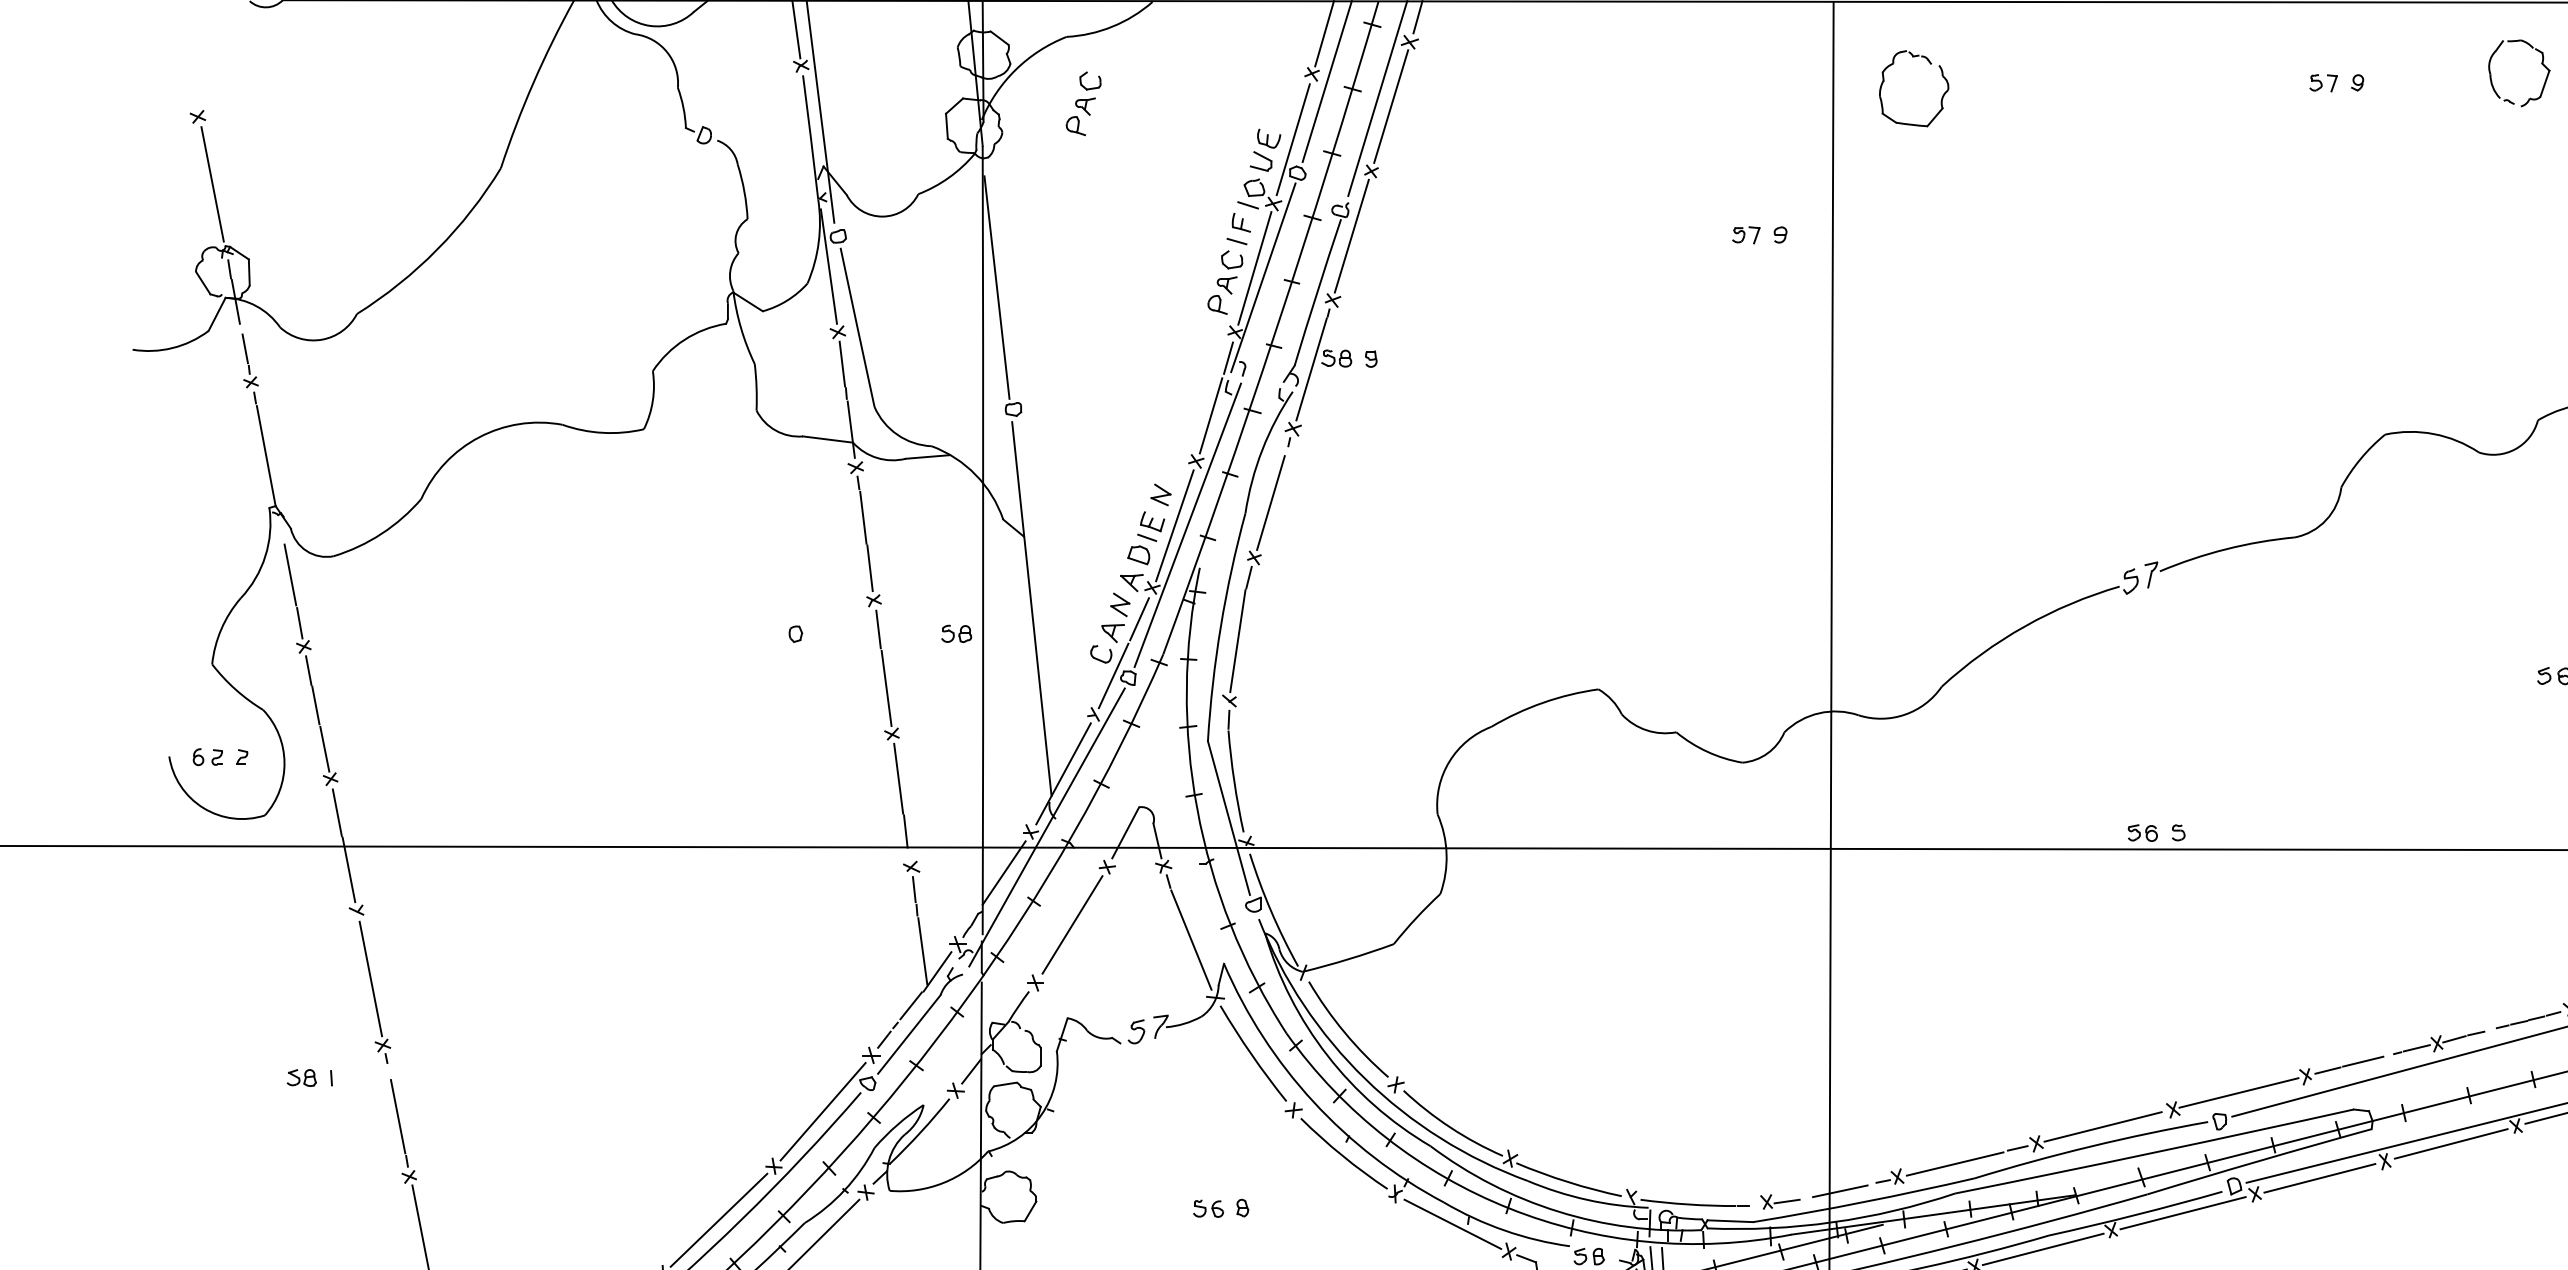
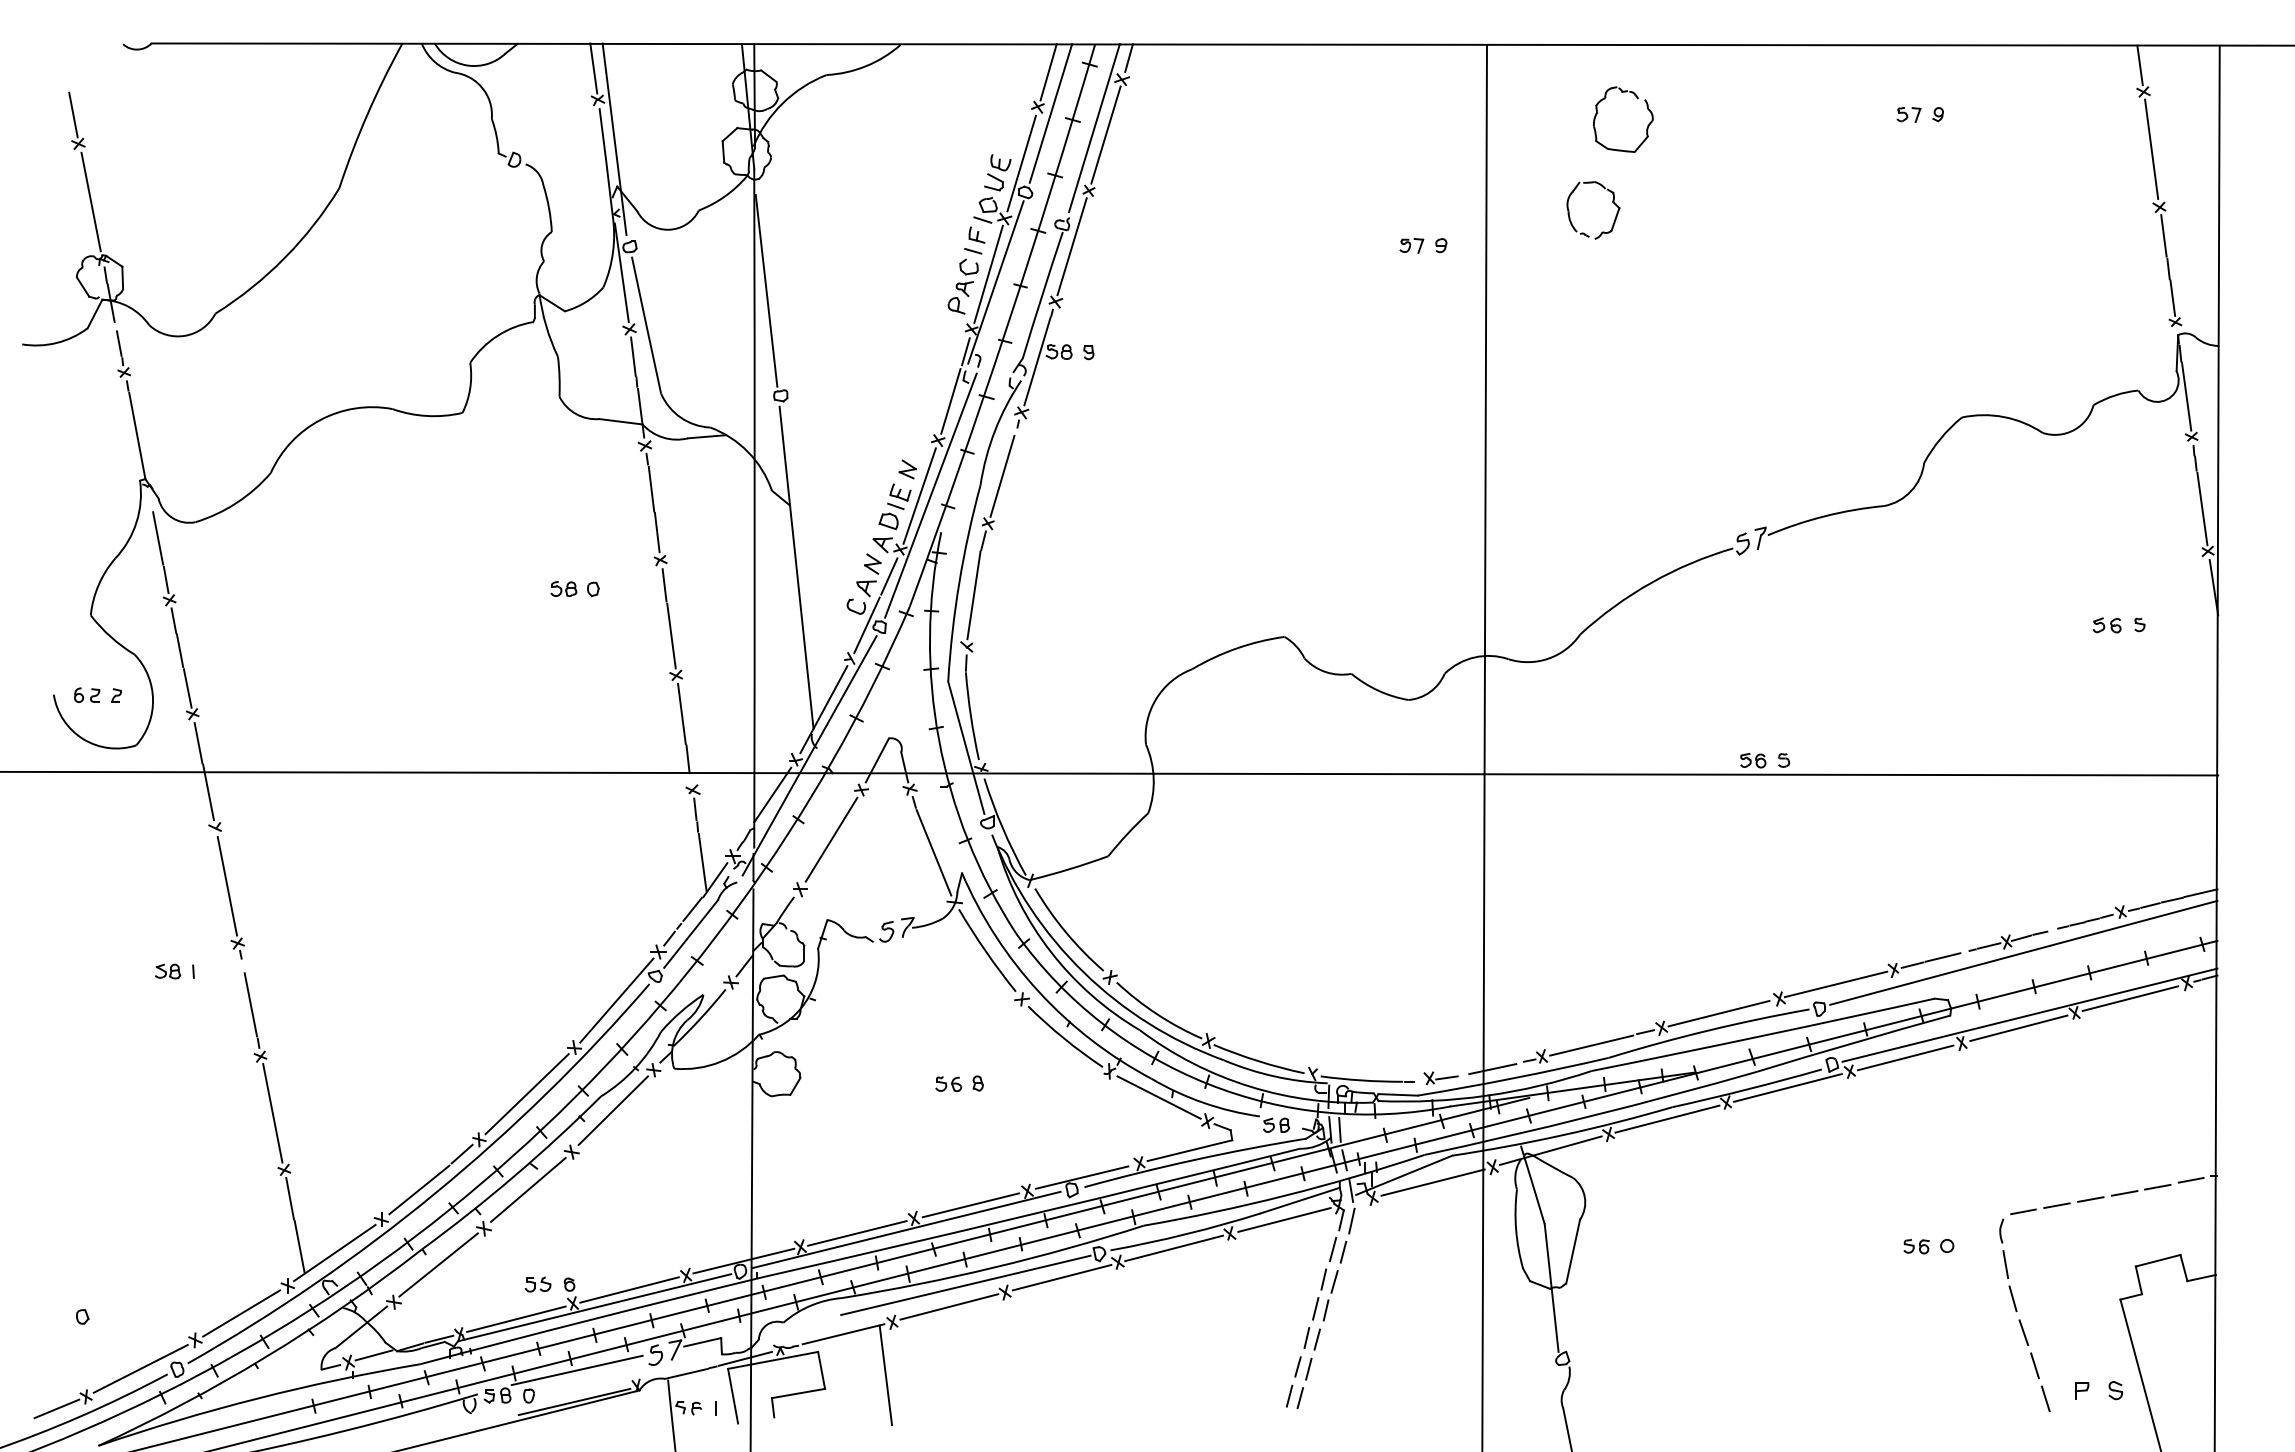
part: (2541, 64) -> (1612, 202), moved
part: (1930, 65) -> (1637, 99), moved
line: (192, 82) -> (73, 114), added
part: (1082, 103) -> (840, 132), removed
part: (956, 634) -> (563, 589), moved

